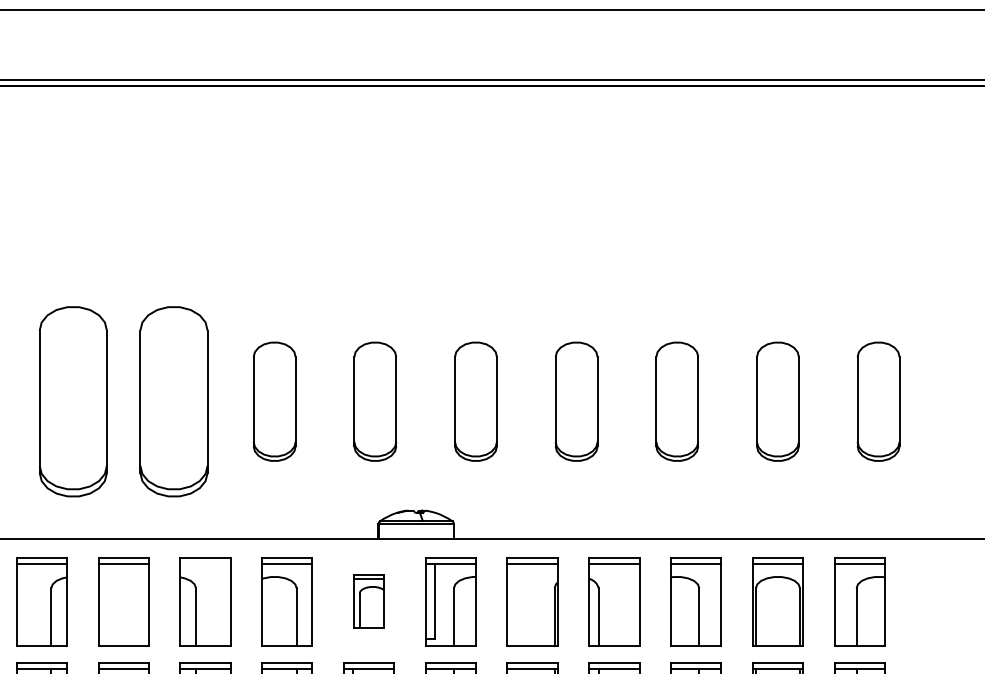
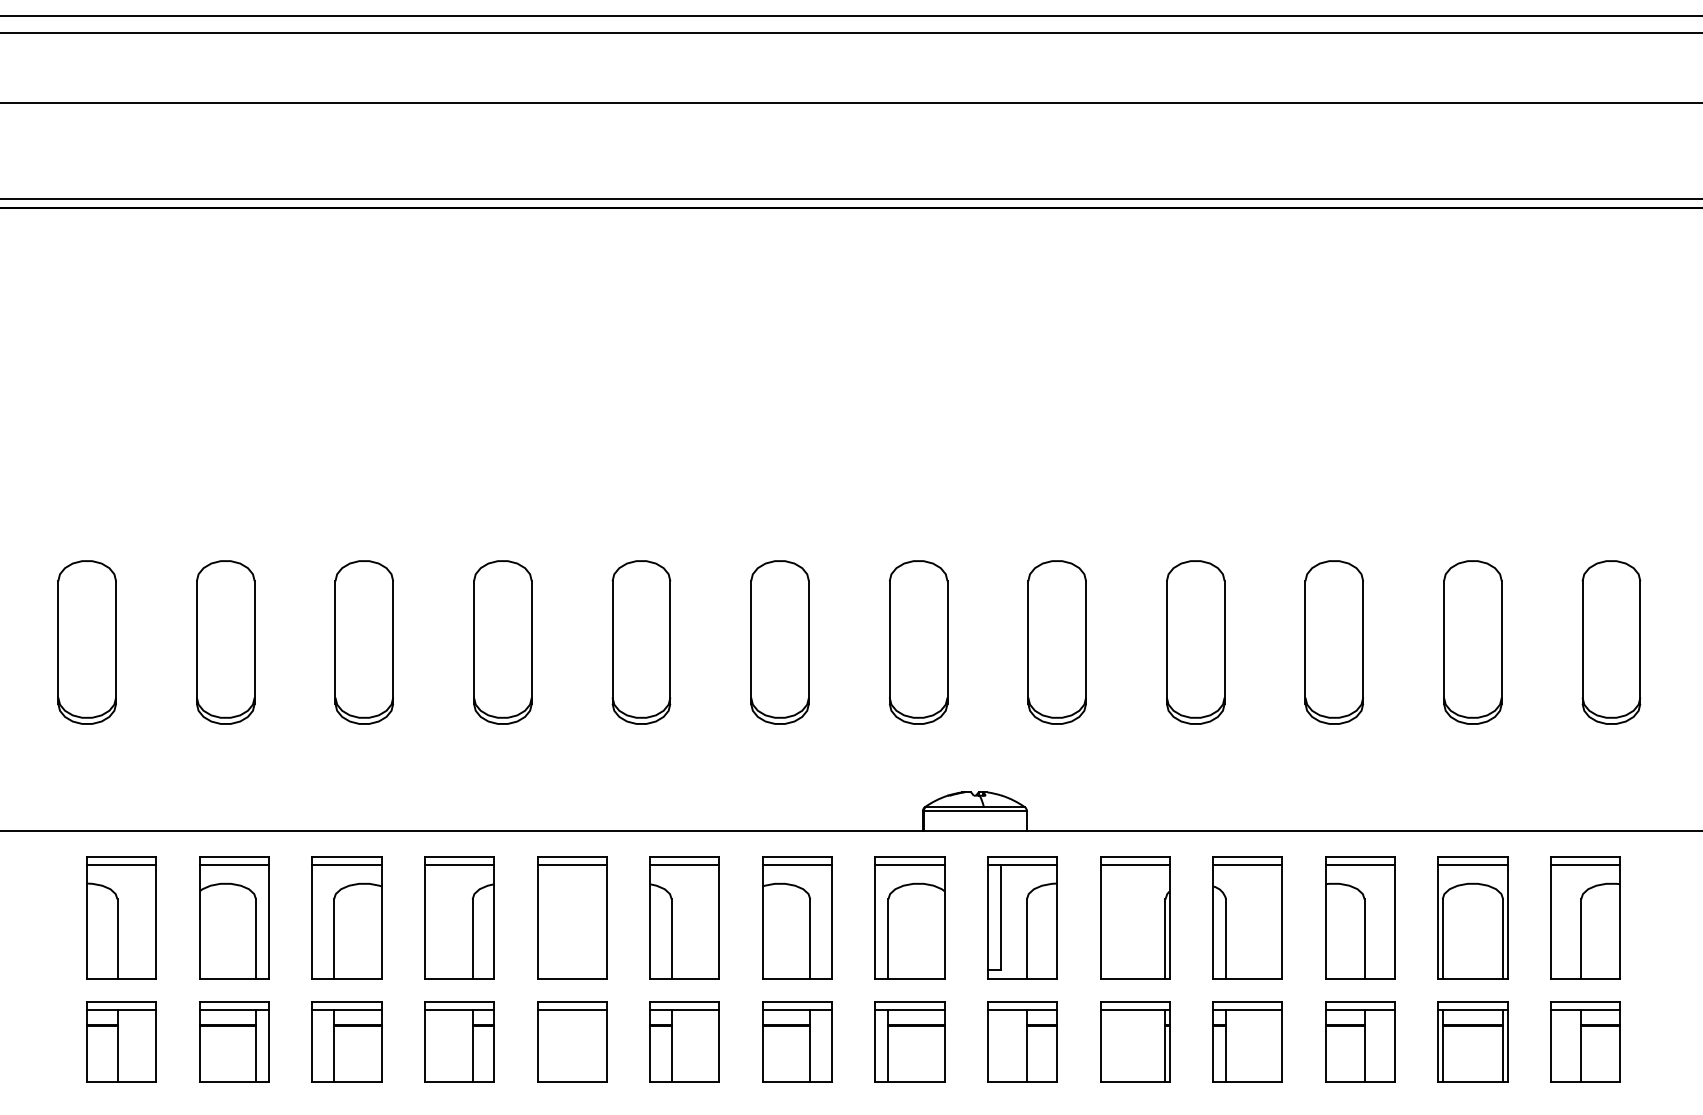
part: (73, 401) -> (502, 642), size x0.62
part: (174, 401) -> (641, 642), size x0.62
line: (205, 563) -> (684, 865), added
part: (368, 601) -> (909, 917), size x1.67

